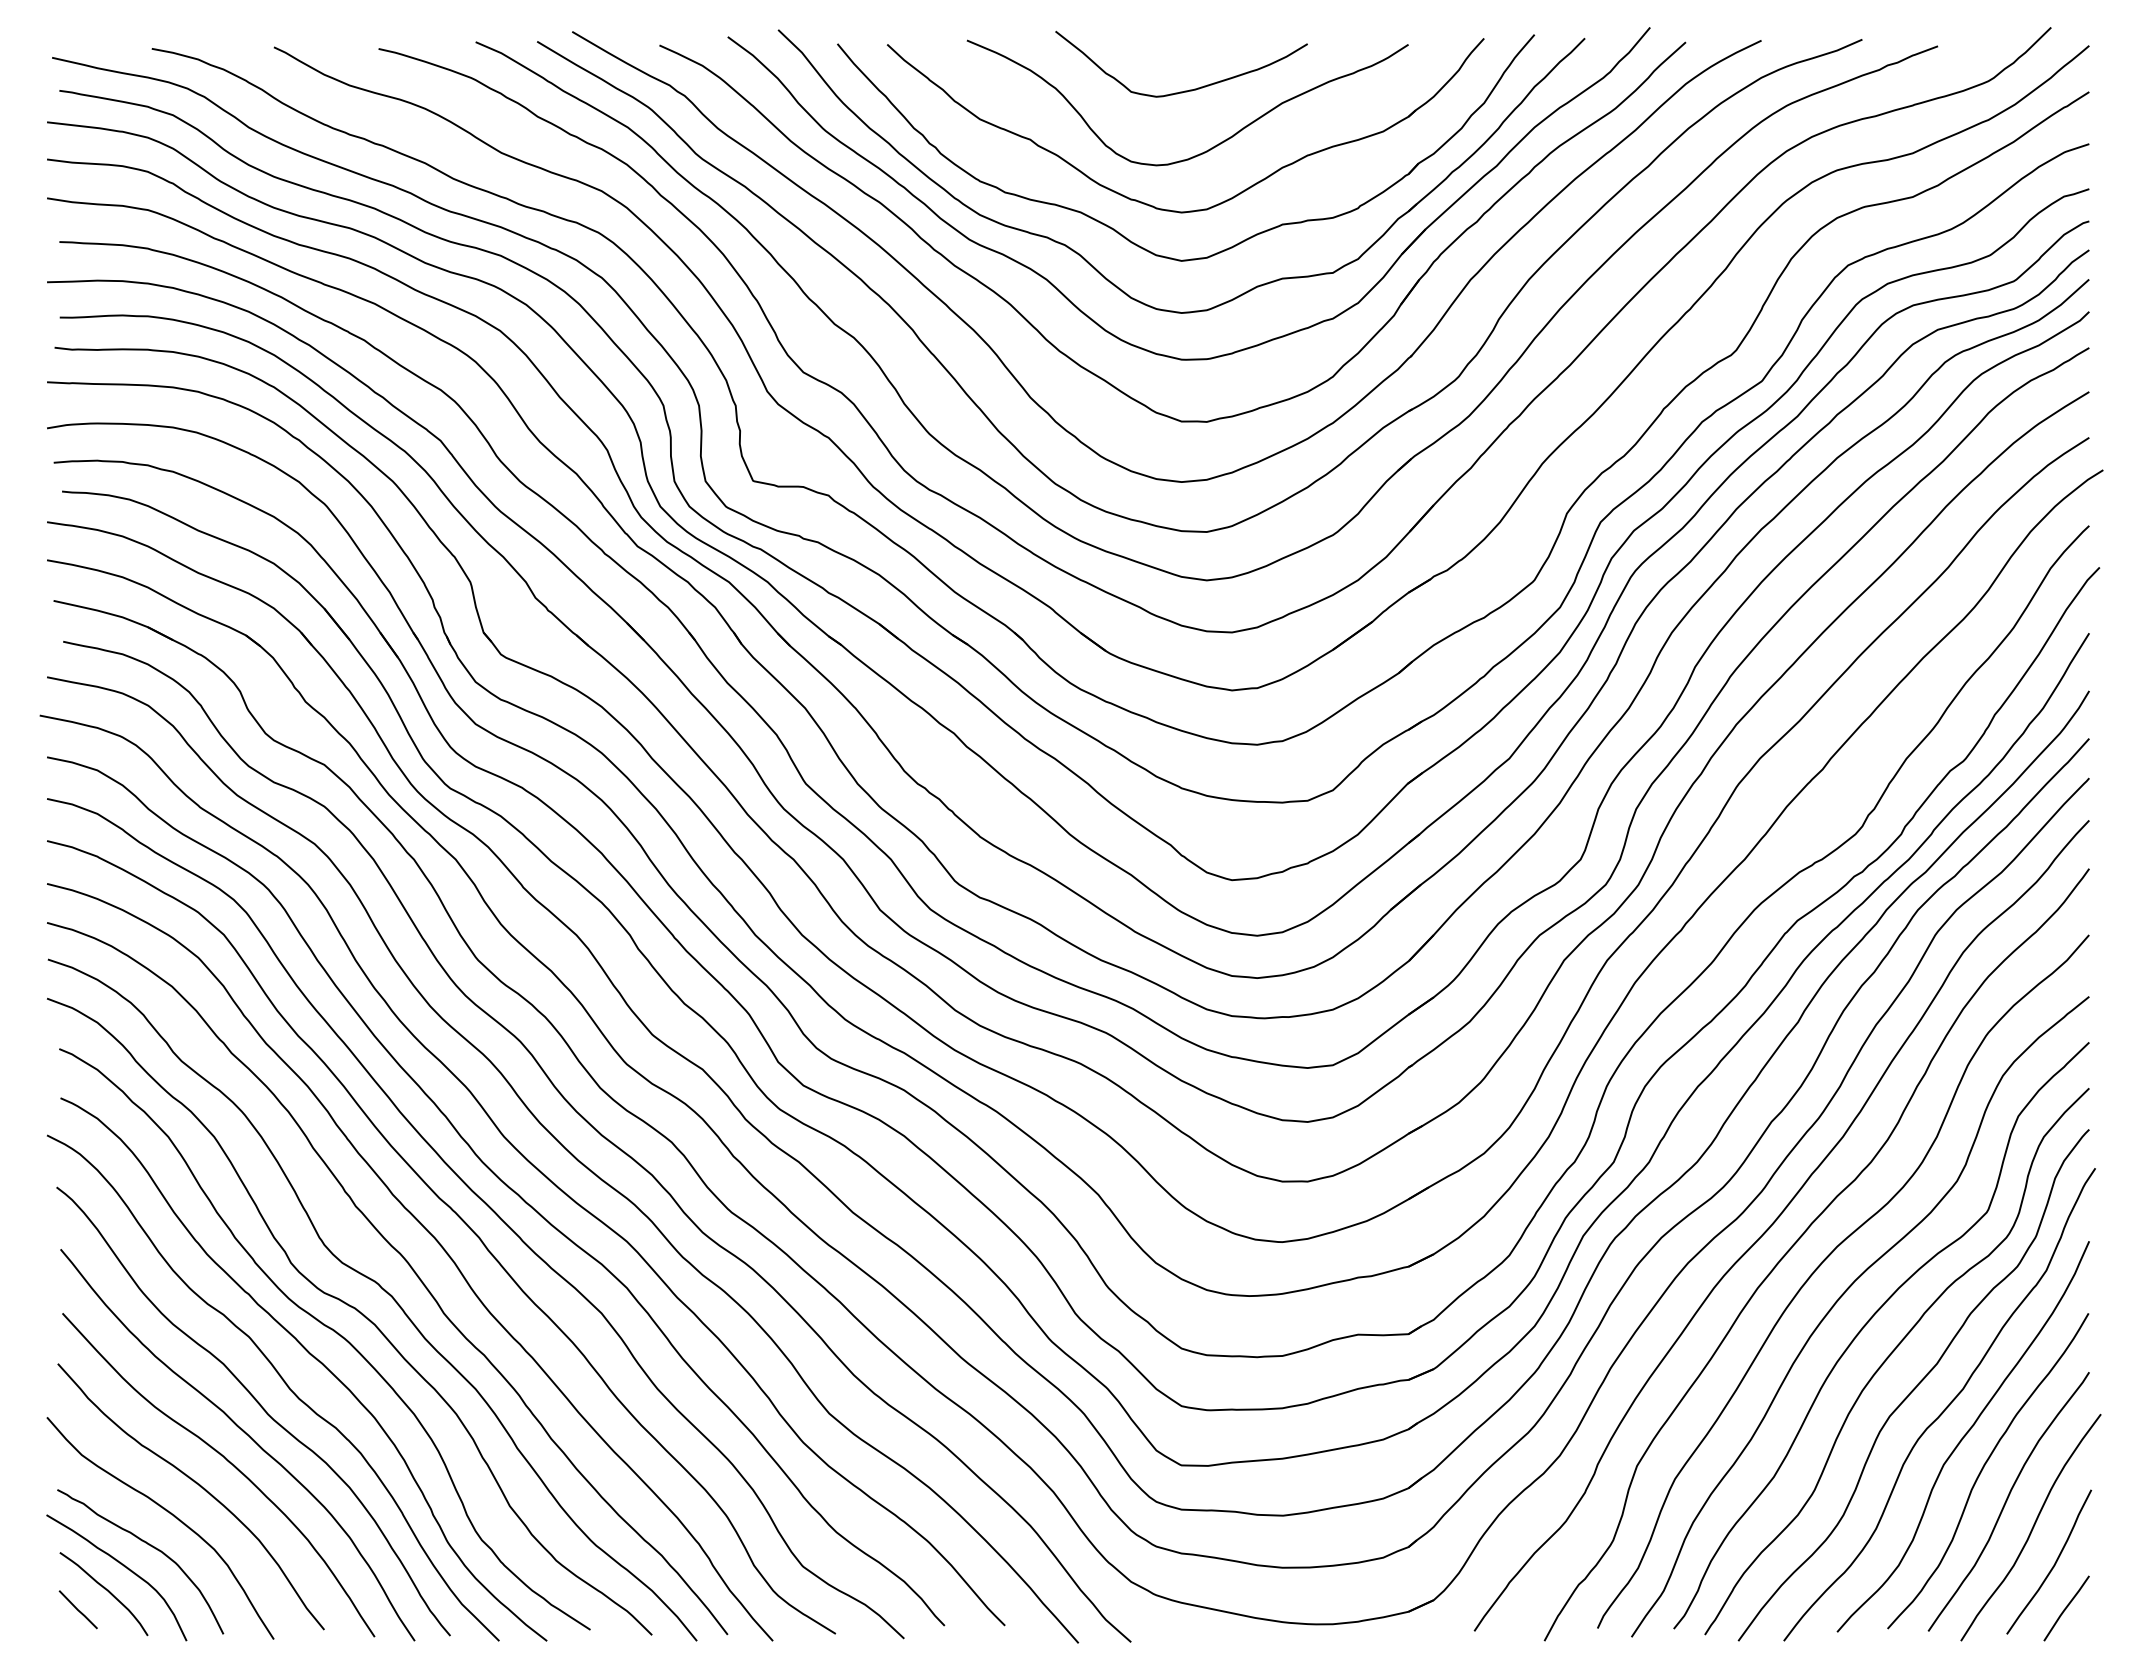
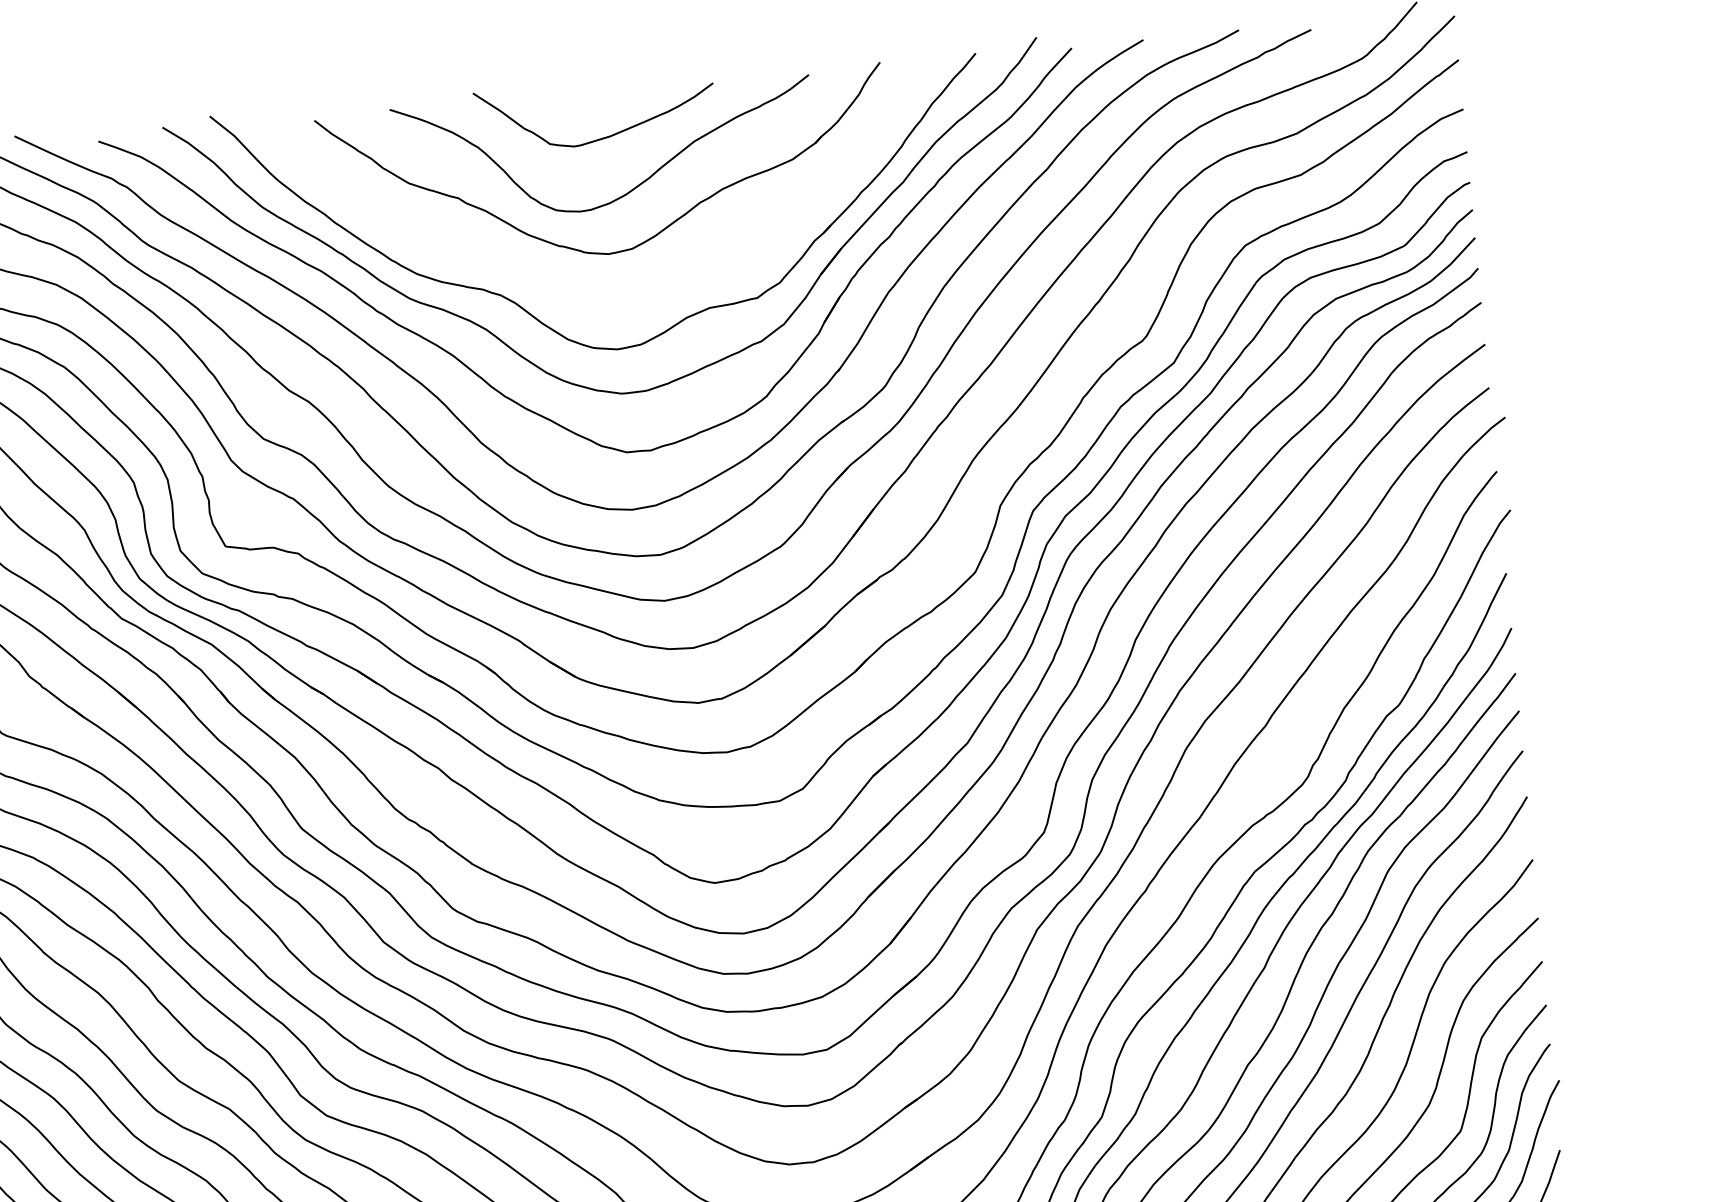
part: (1121, 233) -> (553, 279), removed

